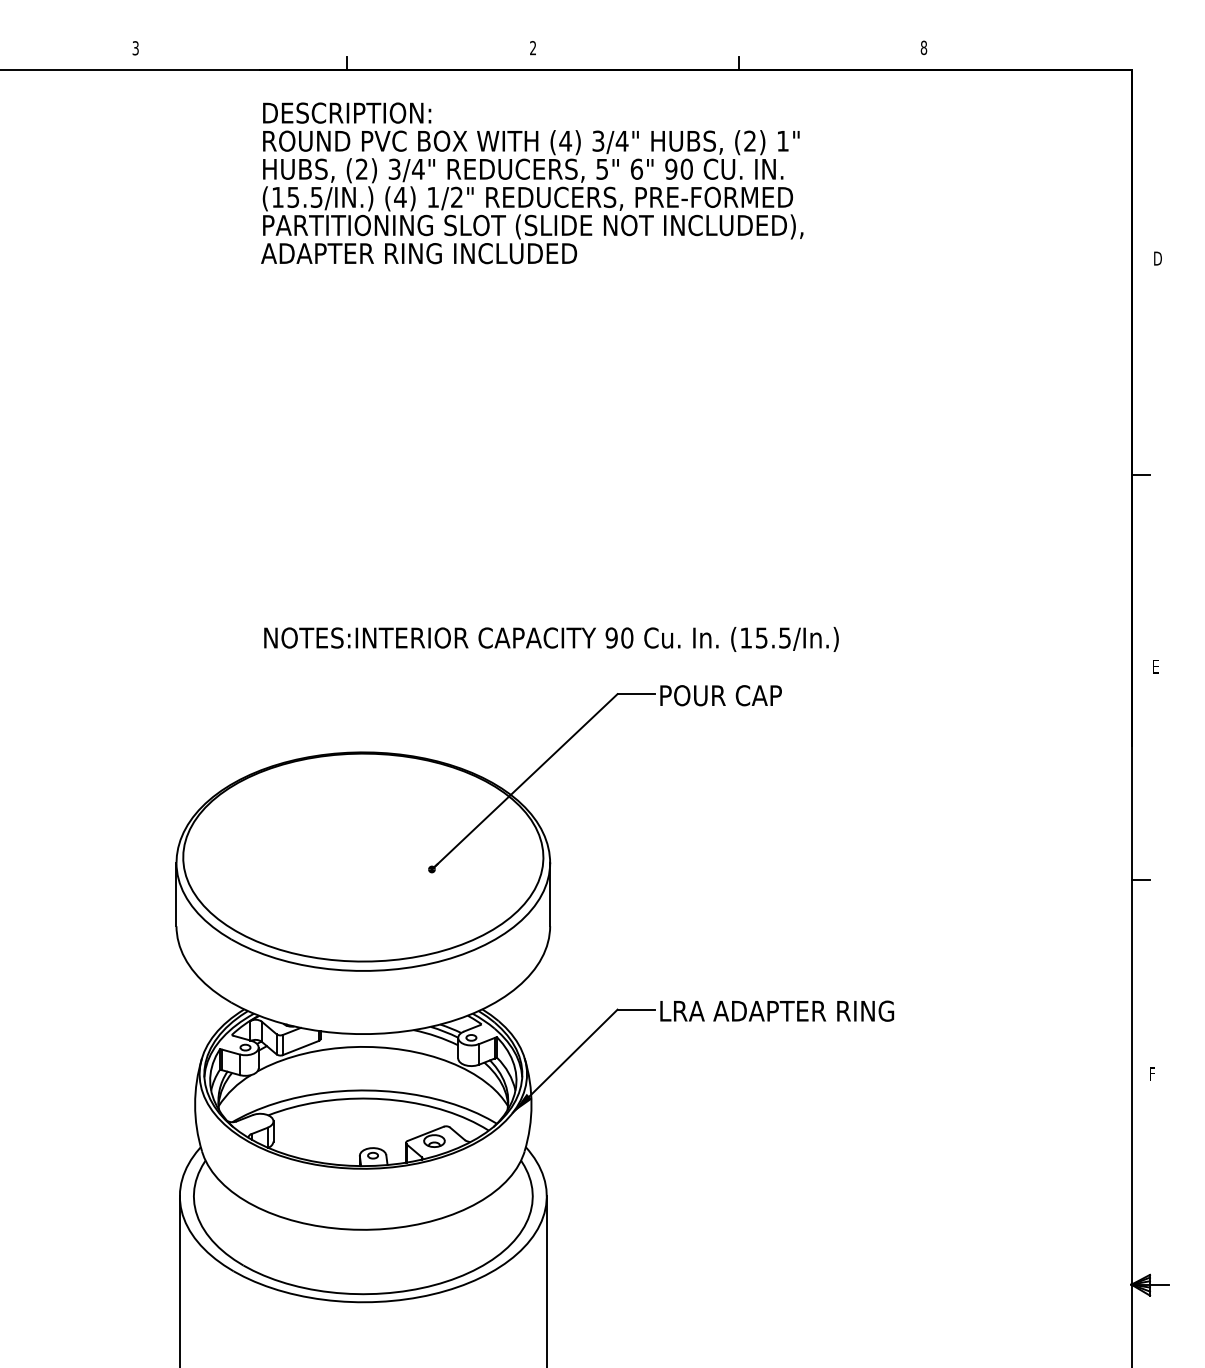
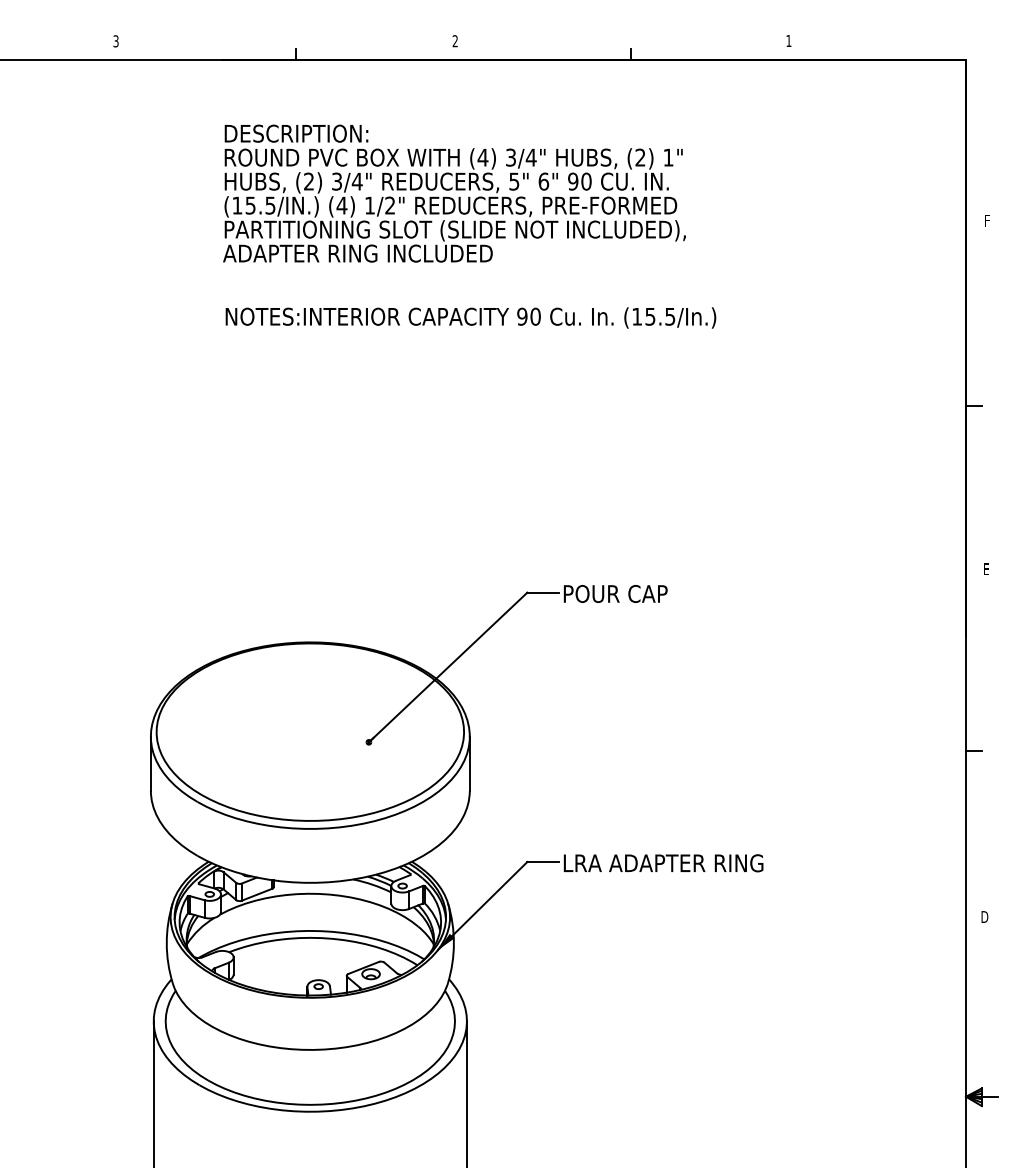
text: (923, 47) -> (788, 40), 8 -> 1
text: (532, 183) -> (454, 193), moved
text: (1157, 258) -> (988, 220), D -> F
text: (550, 638) -> (470, 317), moved
text: (1153, 1073) -> (984, 916), F -> D

